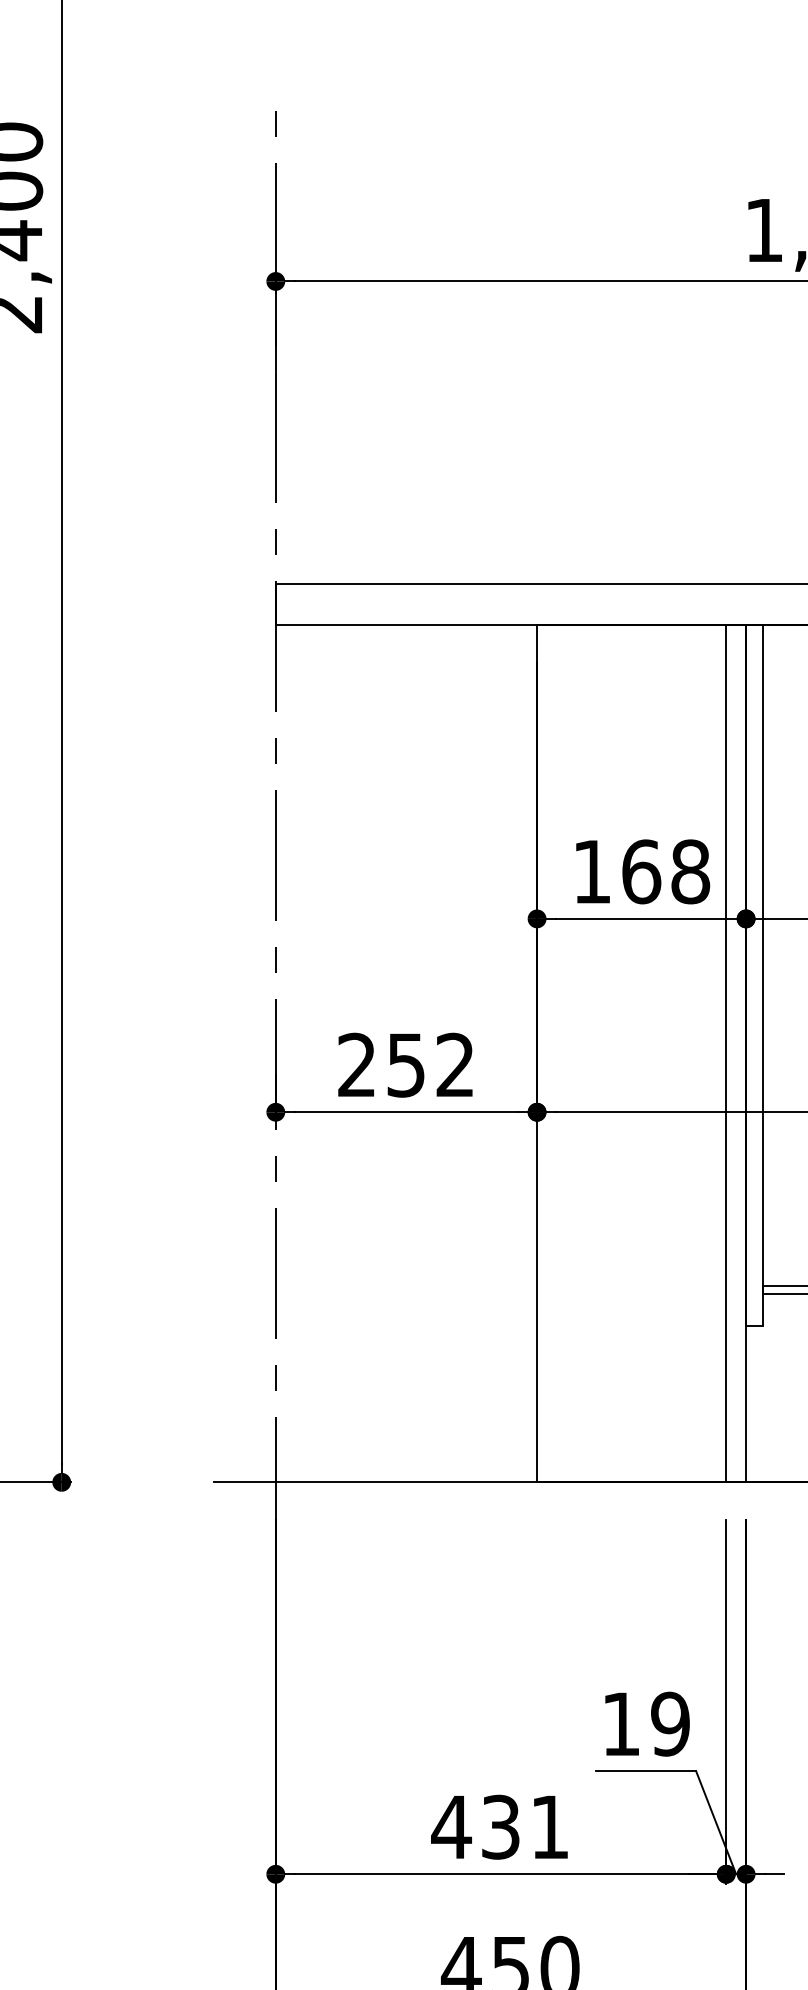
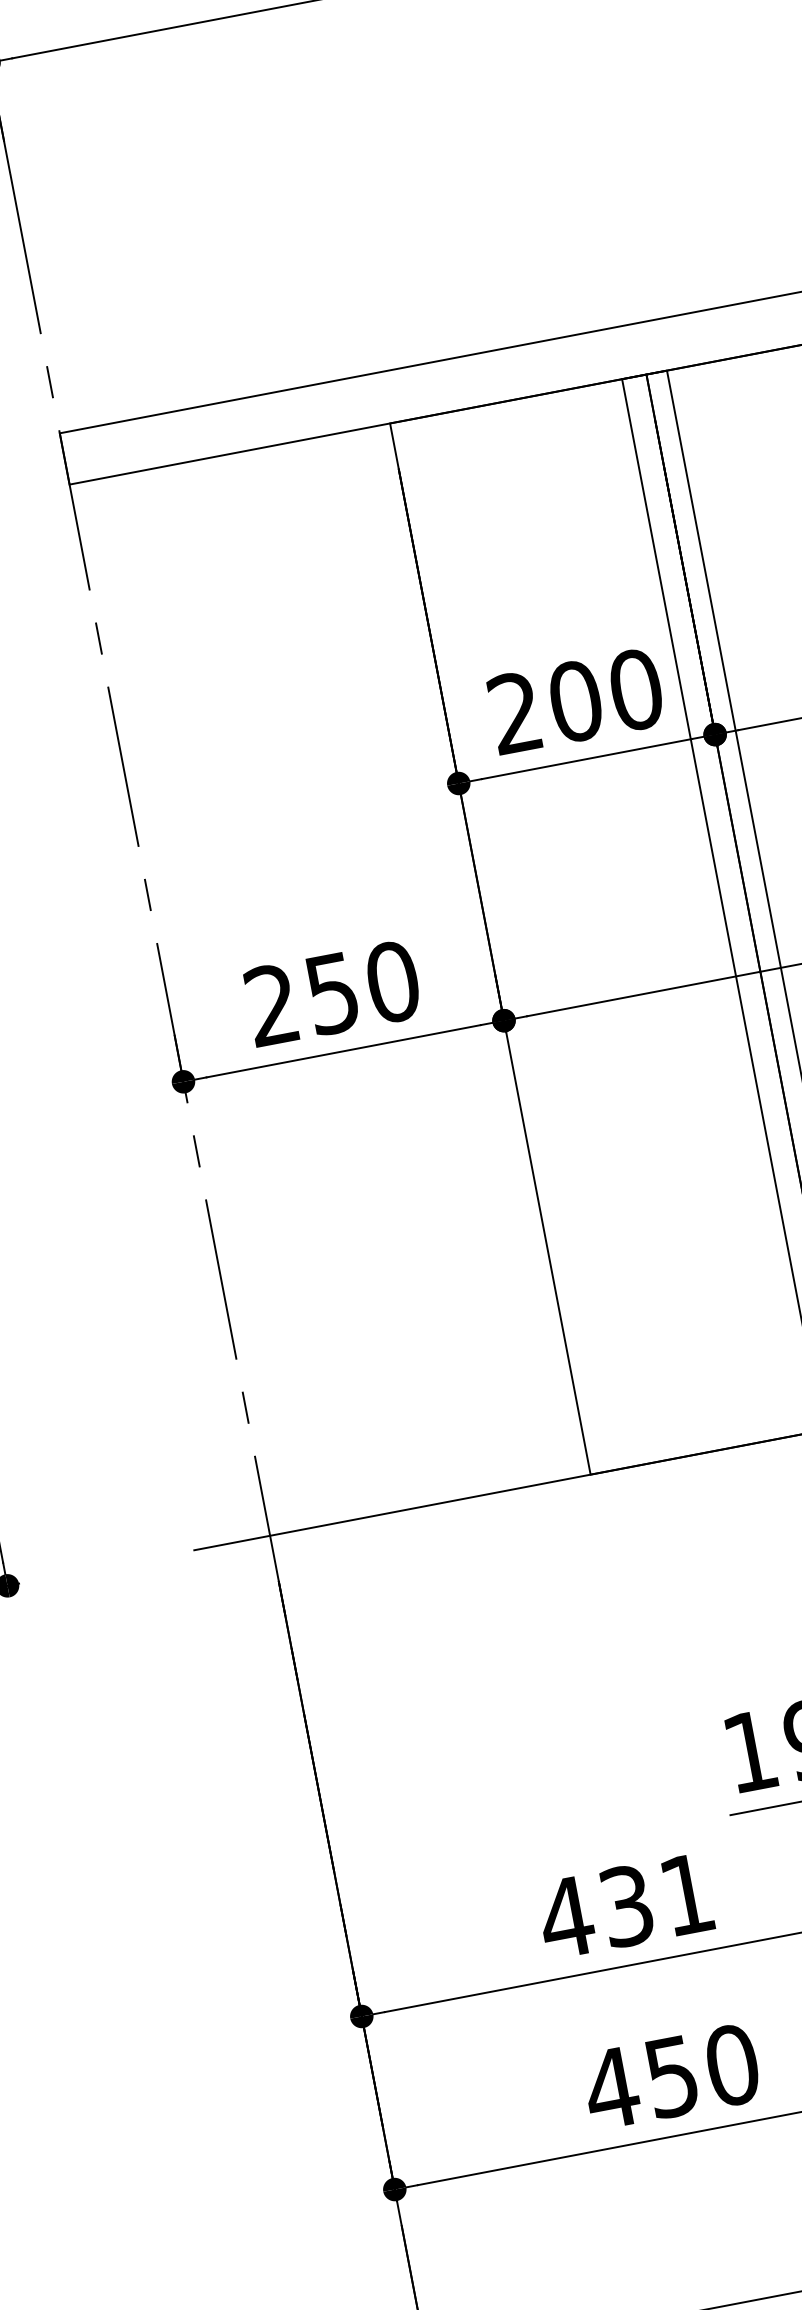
text: (641, 871) -> (575, 700), 168 -> 200
text: (455, 1064) -> (392, 981), 252 -> 250

